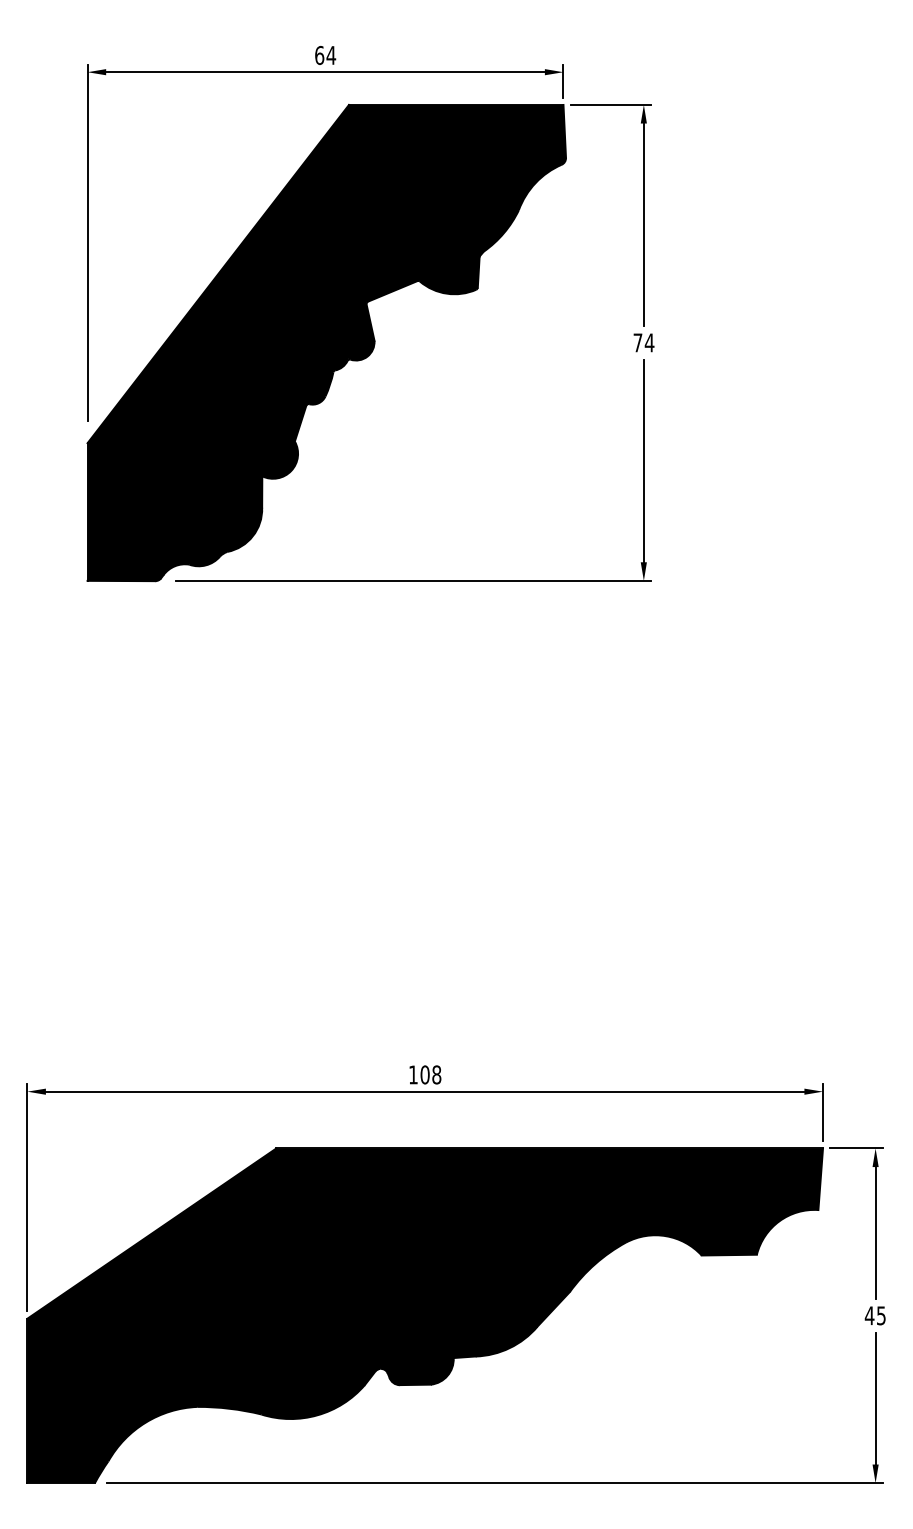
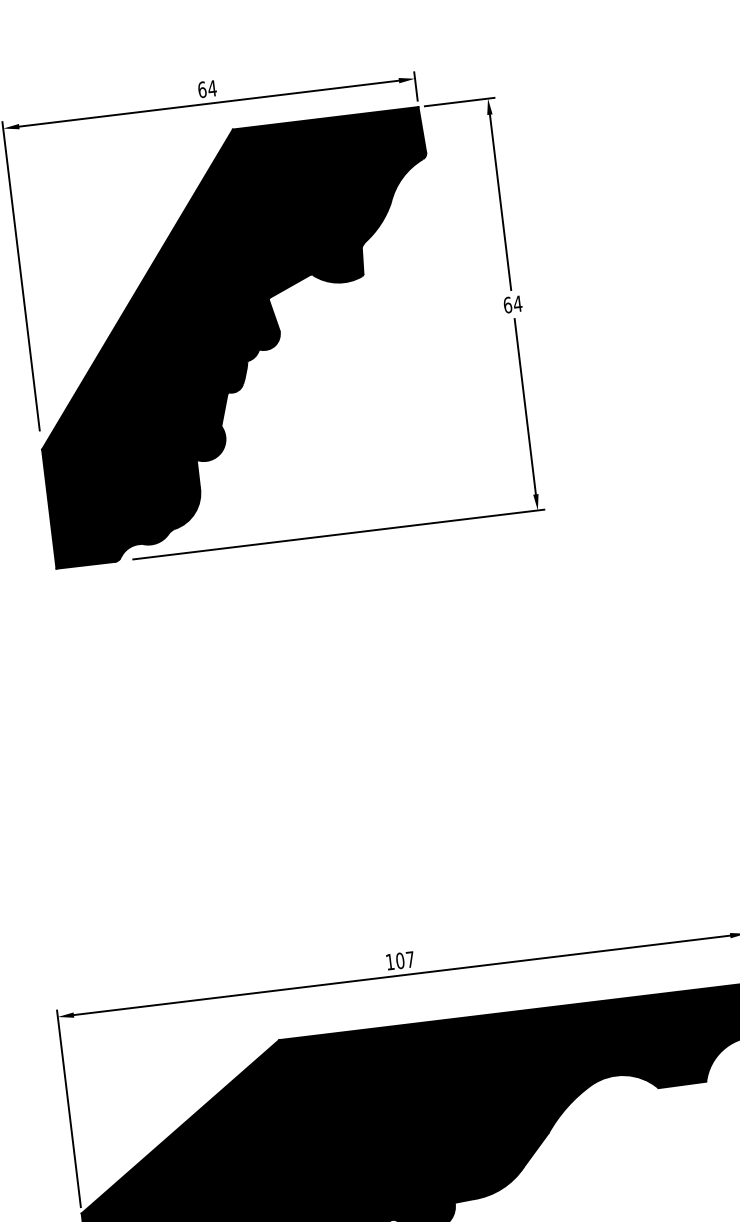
text: (637, 342) -> (507, 304), 74 -> 64
text: (436, 1074) -> (410, 959), 108 -> 107

